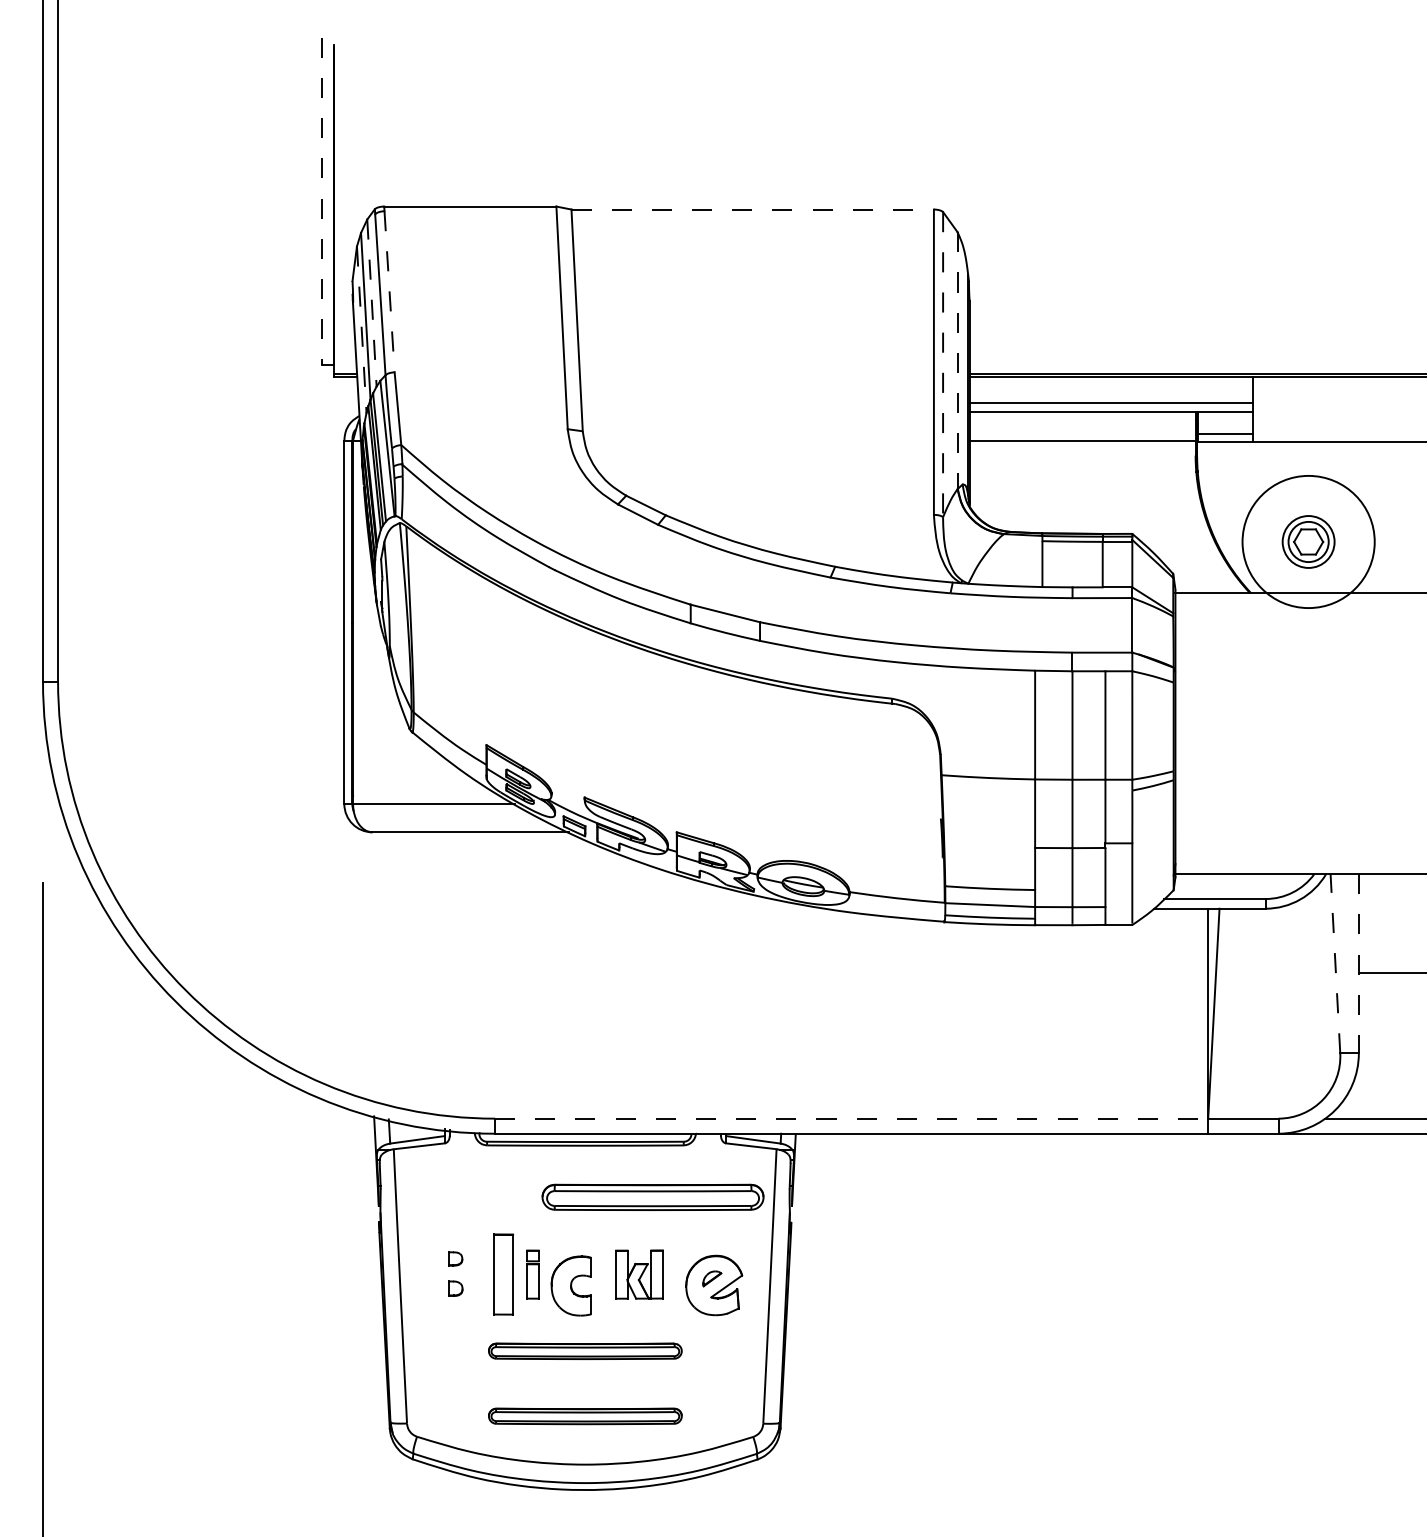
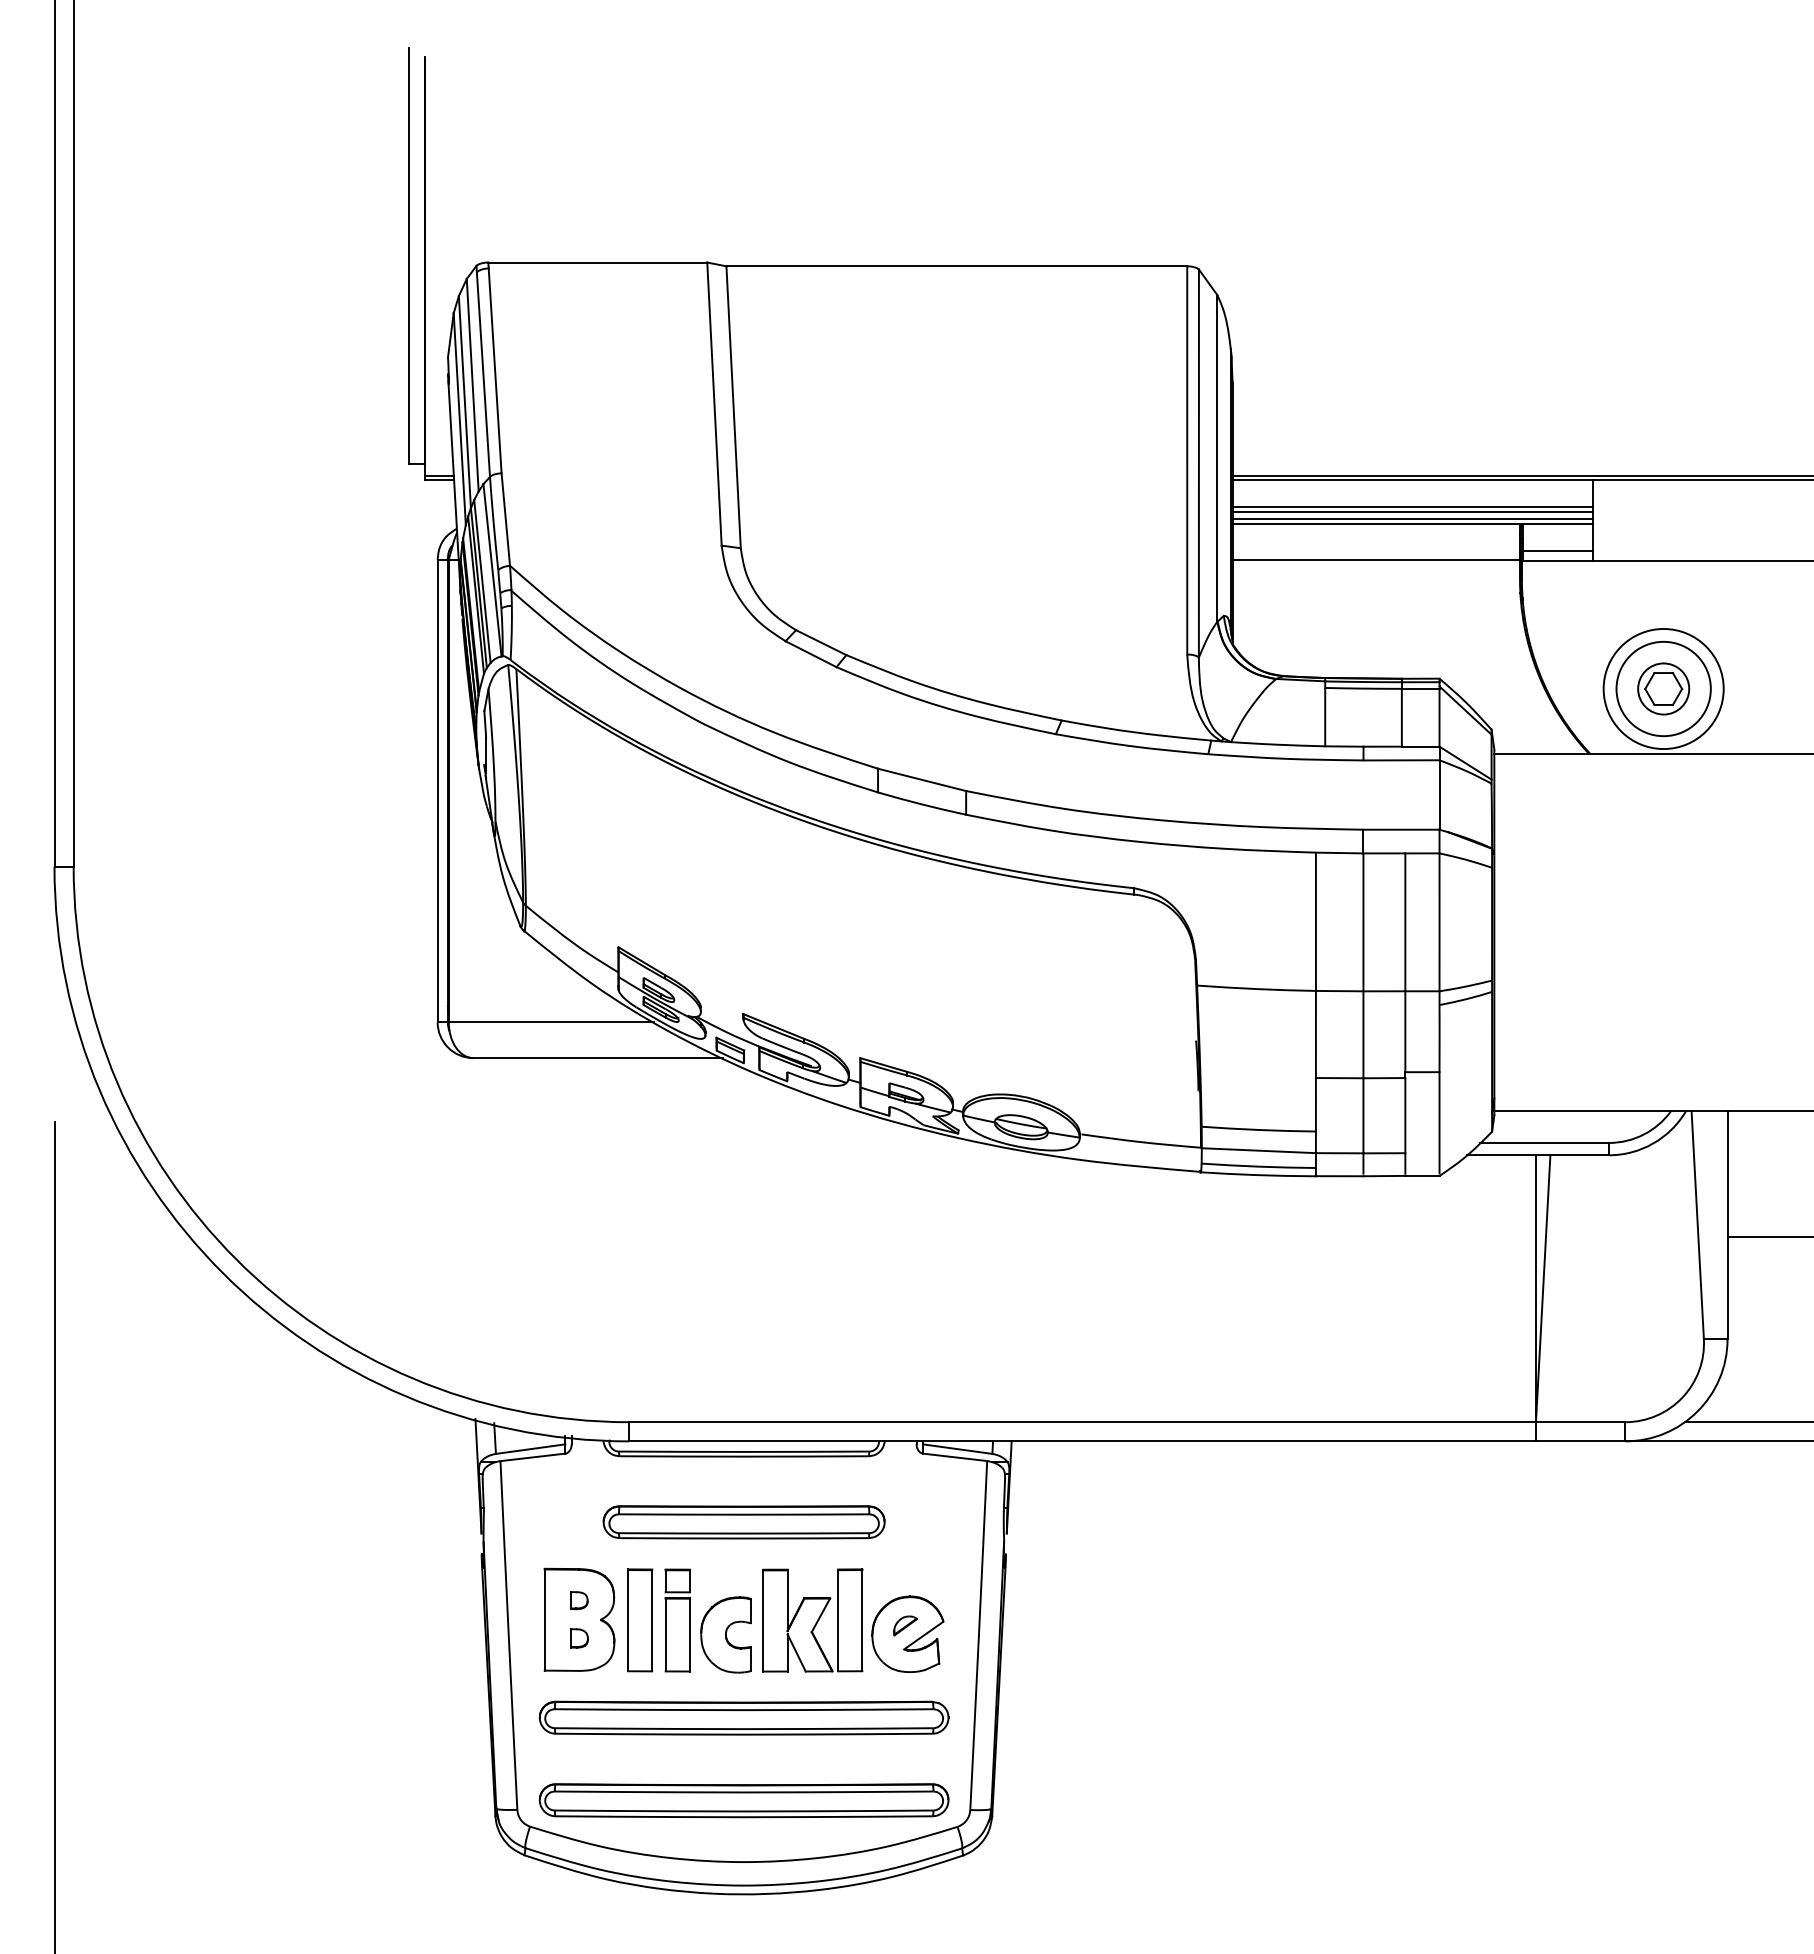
line: (321, 201) -> (408, 255), dashed -> solid
line: (753, 209) -> (957, 266), dashed -> solid
line: (389, 291) -> (495, 370), dashed -> solid
line: (371, 303) -> (472, 385), dashed -> solid
line: (361, 330) -> (459, 419), dashed -> solid
line: (957, 360) -> (1217, 458), dashed -> solid
line: (942, 364) -> (1198, 463), dashed -> solid
line: (1111, 399) -> (1412, 507), added
line: (1111, 408) -> (1412, 519), added
circle: (1308, 541) -> (1663, 688), size x0.71
circle: (1308, 541) -> (1663, 688), size x1.43
line: (1335, 963) -> (1697, 1224), dashed -> solid
line: (1358, 963) -> (1727, 1225), dashed -> solid
line: (852, 1118) -> (1083, 1422), dashed -> solid
part: (652, 1197) -> (743, 1522), moved
part: (455, 1273) -> (579, 1619), added
part: (532, 1274) -> (677, 1620), size x1.67
part: (639, 1274) -> (812, 1620), size x1.67
part: (584, 1350) -> (743, 1717), size x1.67
part: (584, 1416) -> (743, 1800), size x1.67

